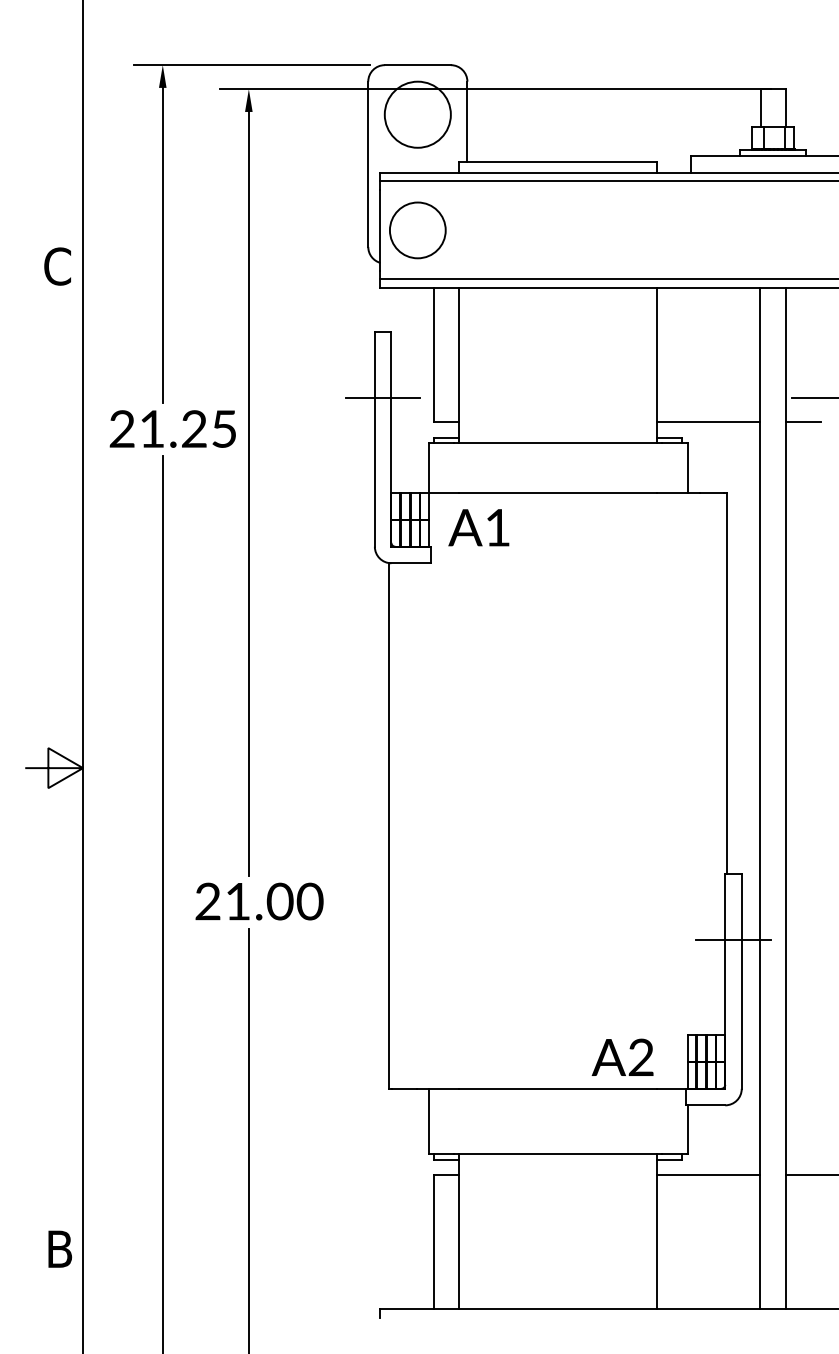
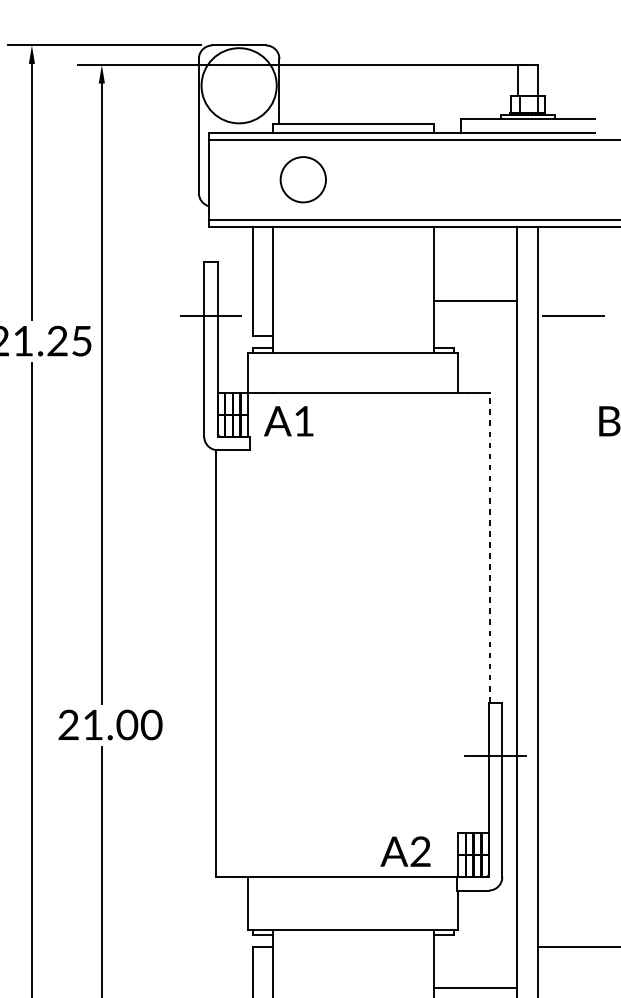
circle: (417, 114) -> (238, 85), size x1.4
circle: (417, 230) -> (303, 179), moved
line: (708, 422) -> (475, 300), moved
line: (803, 422) -> (552, 335), removed
line: (727, 683) -> (490, 547), solid -> dashed
line: (708, 1174) -> (475, 988), moved

